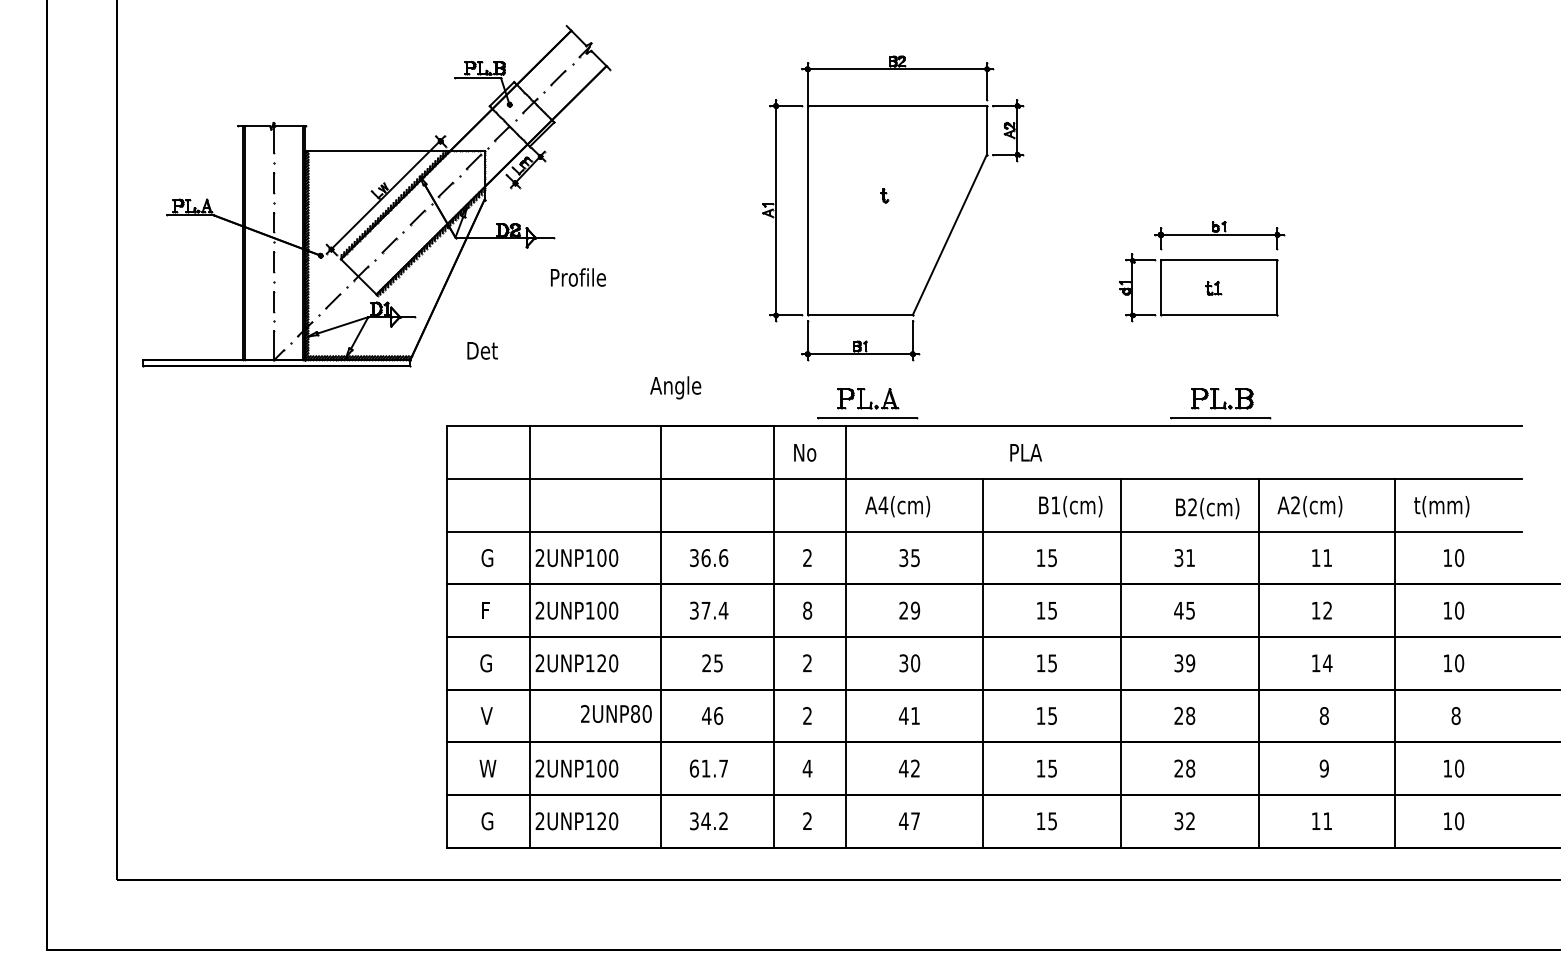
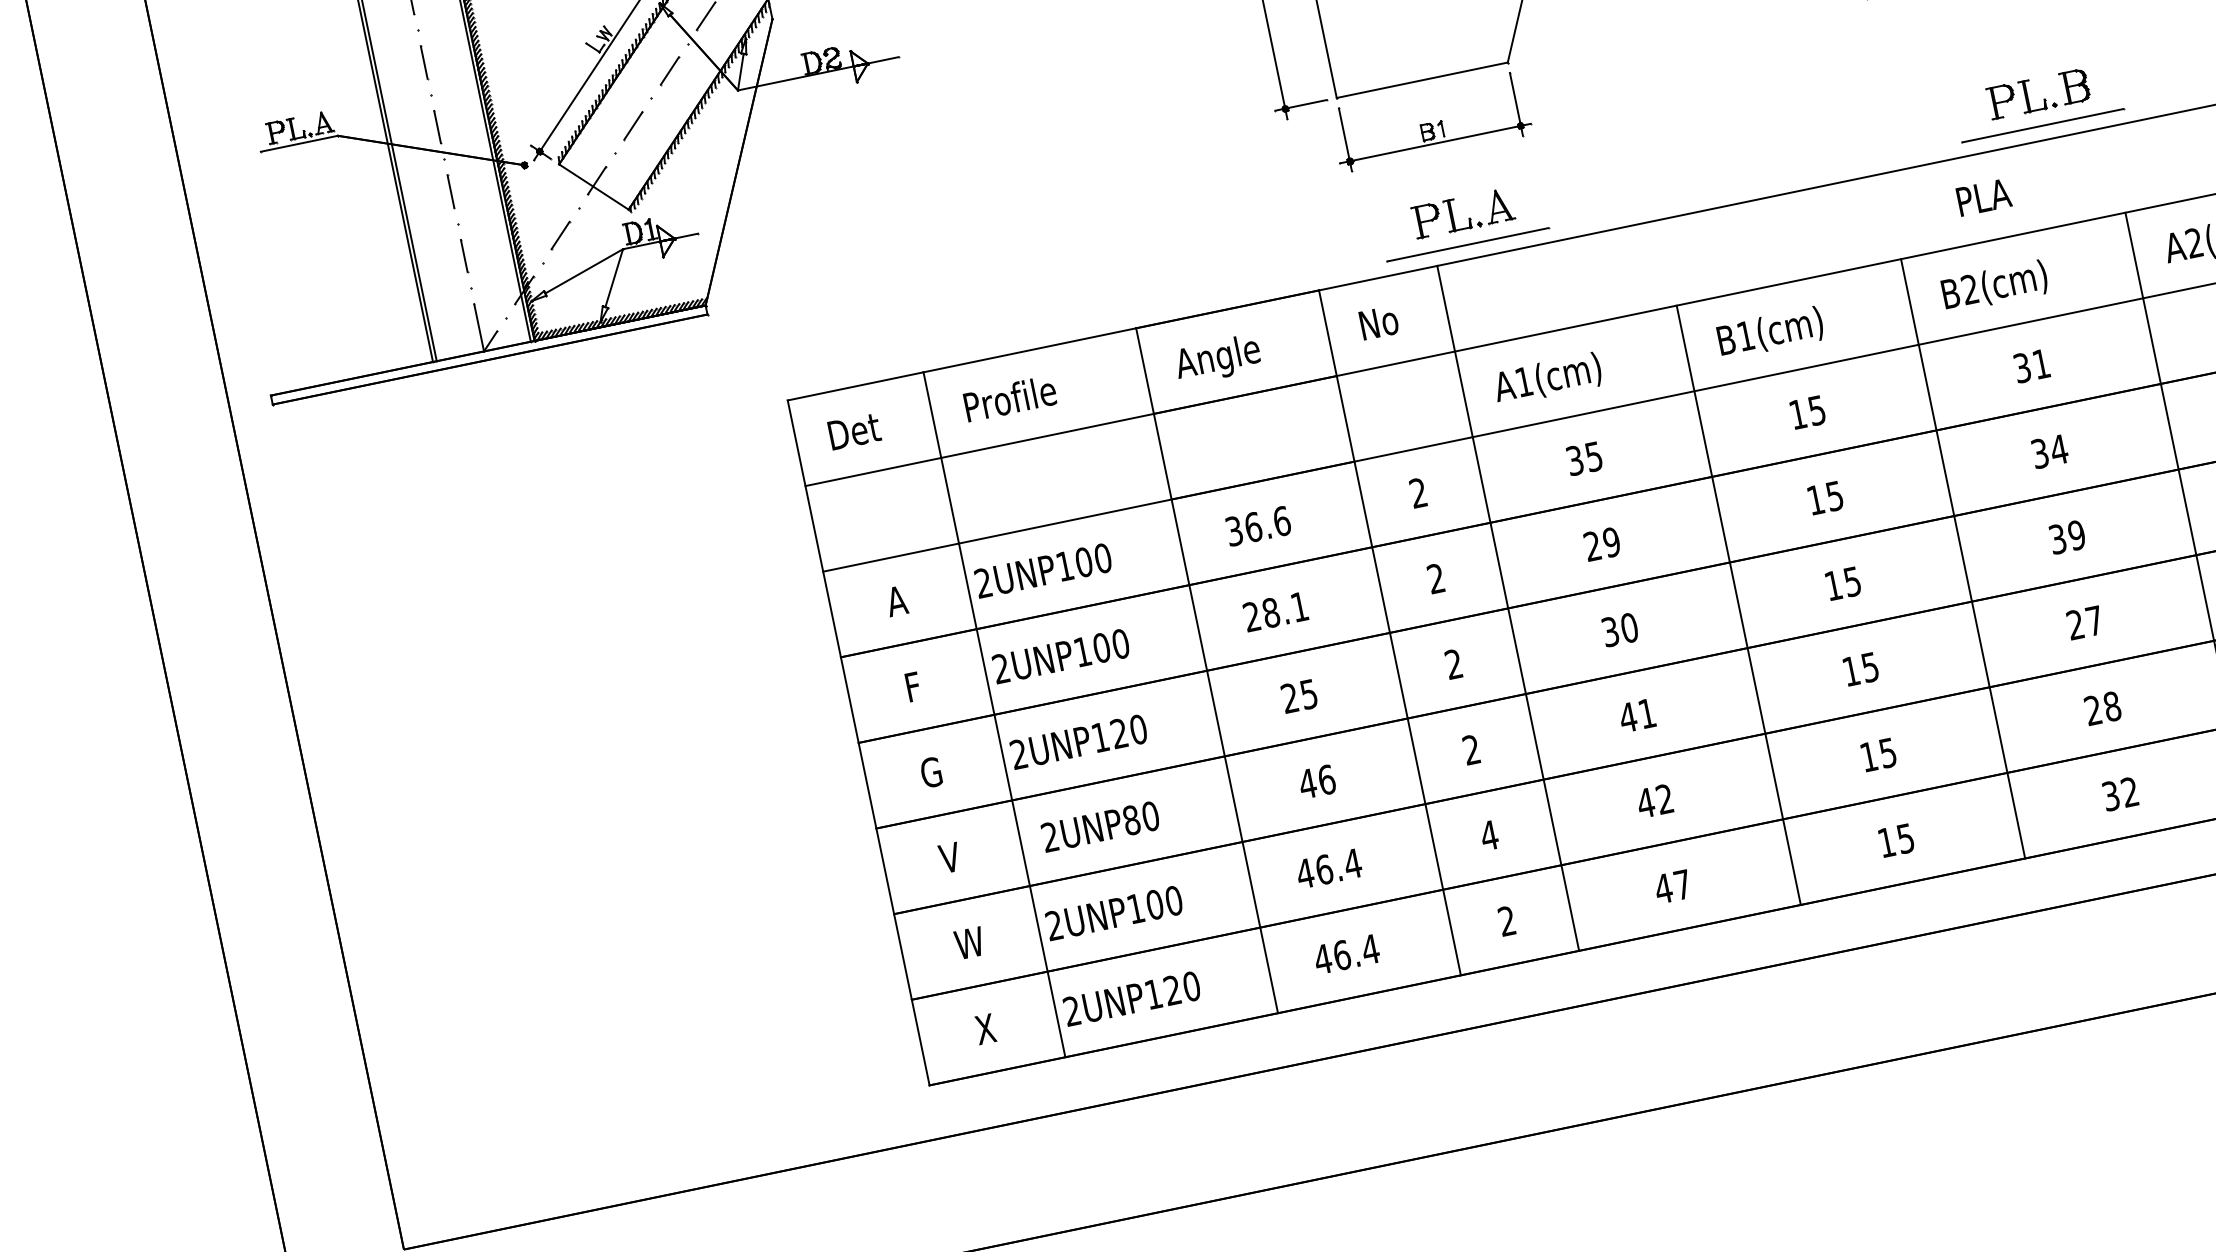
text: (578, 277) -> (1010, 398), moved
text: (482, 350) -> (854, 430), moved
text: (675, 387) -> (1217, 359), moved
text: (1025, 452) -> (1982, 197), moved
text: (883, 505) -> (1524, 382), A4(cm) -> A1(cm)
text: (1070, 506) -> (1770, 332), moved
text: (1207, 508) -> (1994, 286), moved
text: (486, 558) -> (896, 601), G -> A
text: (709, 610) -> (1276, 611), 37.4 -> 28.1
text: (807, 610) -> (1436, 578), 8 -> 2
text: (1184, 610) -> (2049, 451), 45 -> 34
text: (616, 713) -> (1100, 825), moved
text: (1190, 715) -> (2094, 620), 28 -> 27
text: (708, 768) -> (1328, 868), 61.7 -> 46.4
text: (487, 821) -> (986, 1029), G -> X
text: (708, 821) -> (1346, 954), 34.2 -> 46.4

